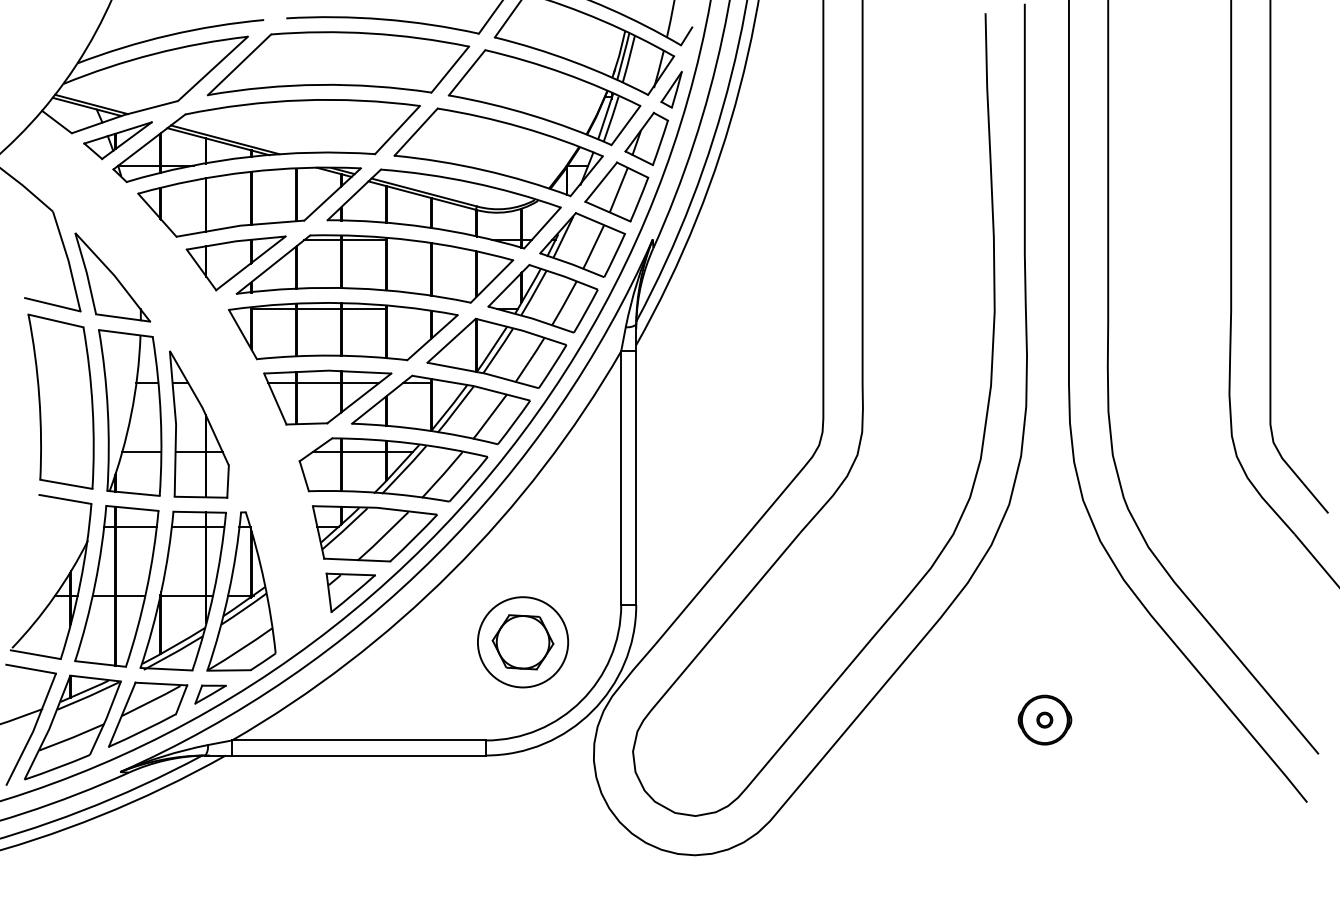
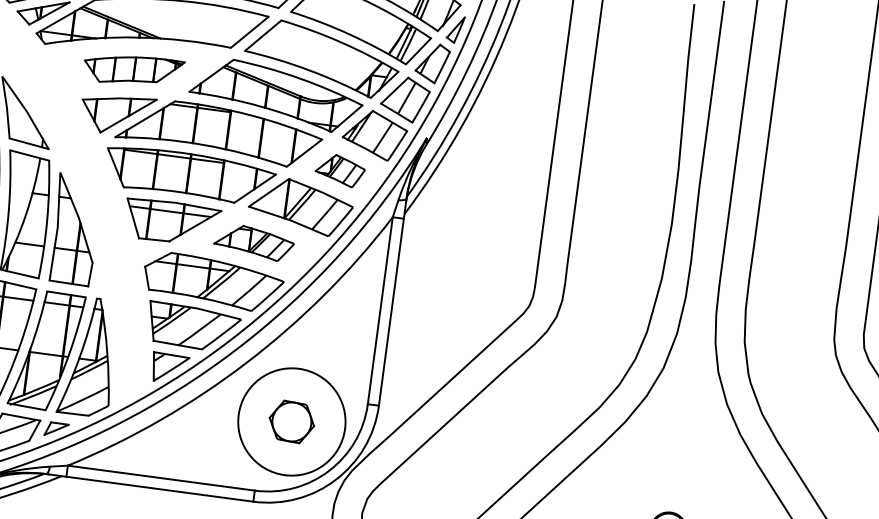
part: (249, 201) -> (133, 70), size x0.6
part: (542, 298) -> (340, 170), size x0.6
part: (440, 409) -> (253, 242), size x0.6
circle: (522, 642) -> (291, 422), size x1.6

